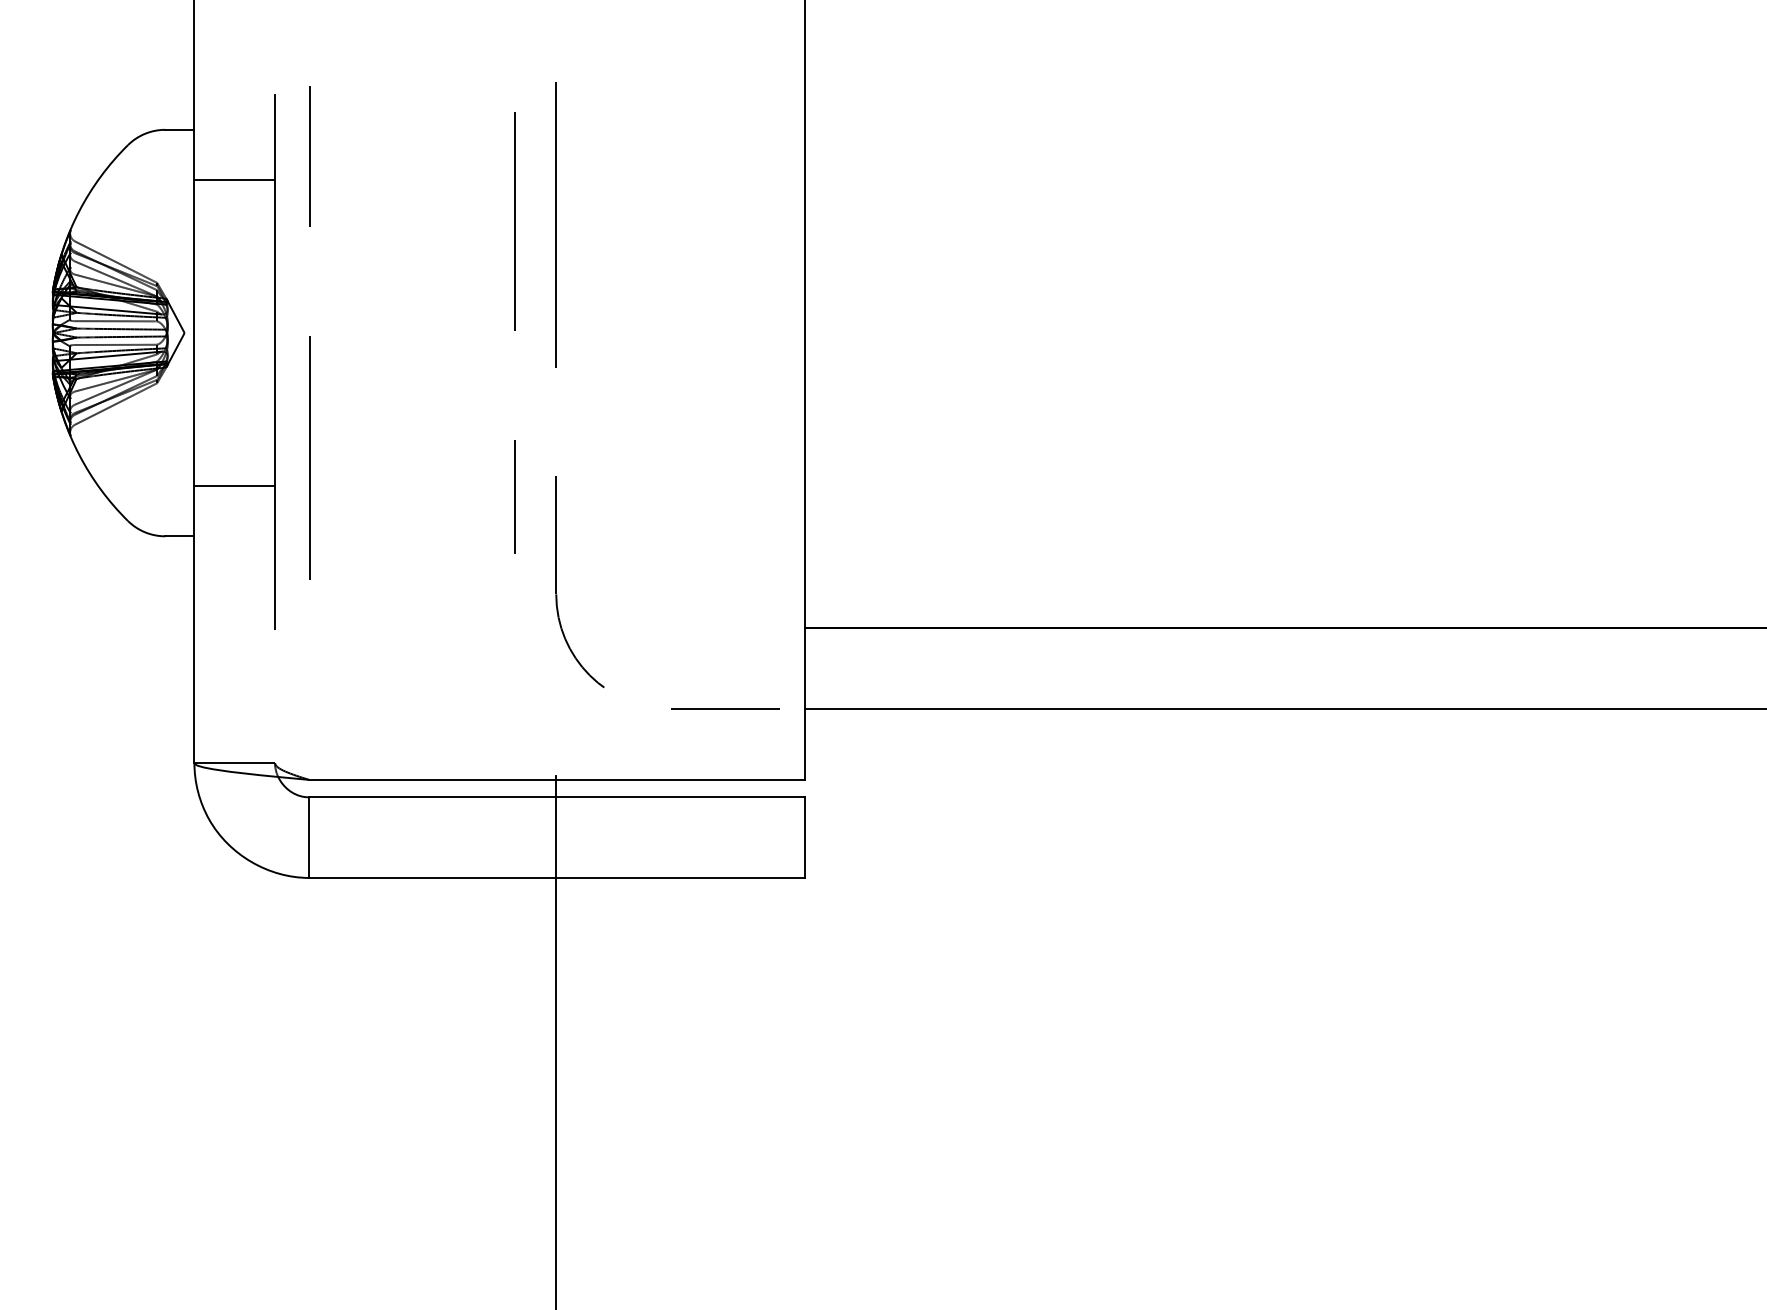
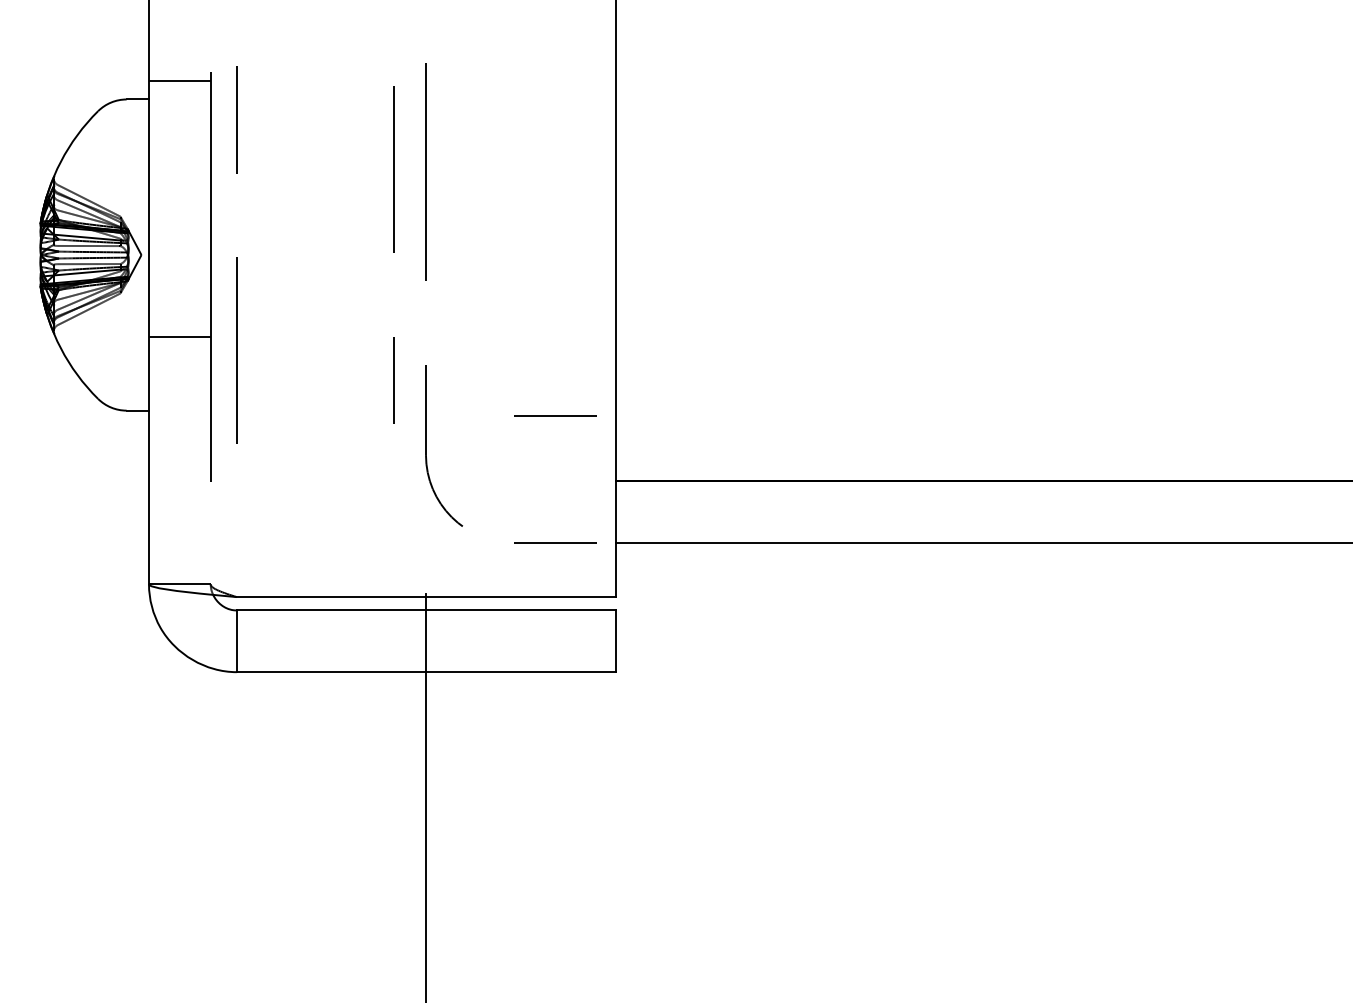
line: (234, 179) -> (179, 80), moved
line: (234, 486) -> (179, 337), moved
line: (725, 542) -> (555, 415), added

